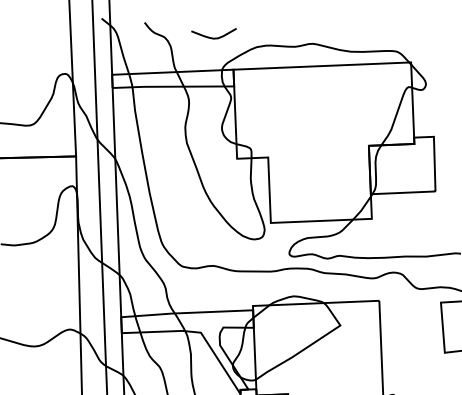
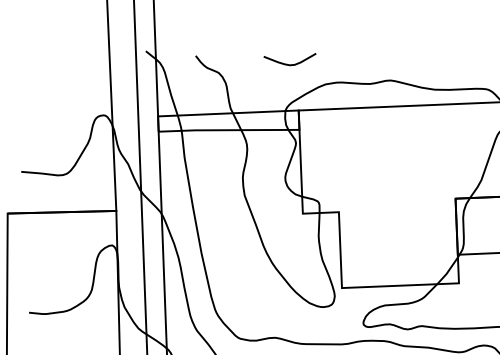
curve: (213, 37) -> (289, 63), moved

